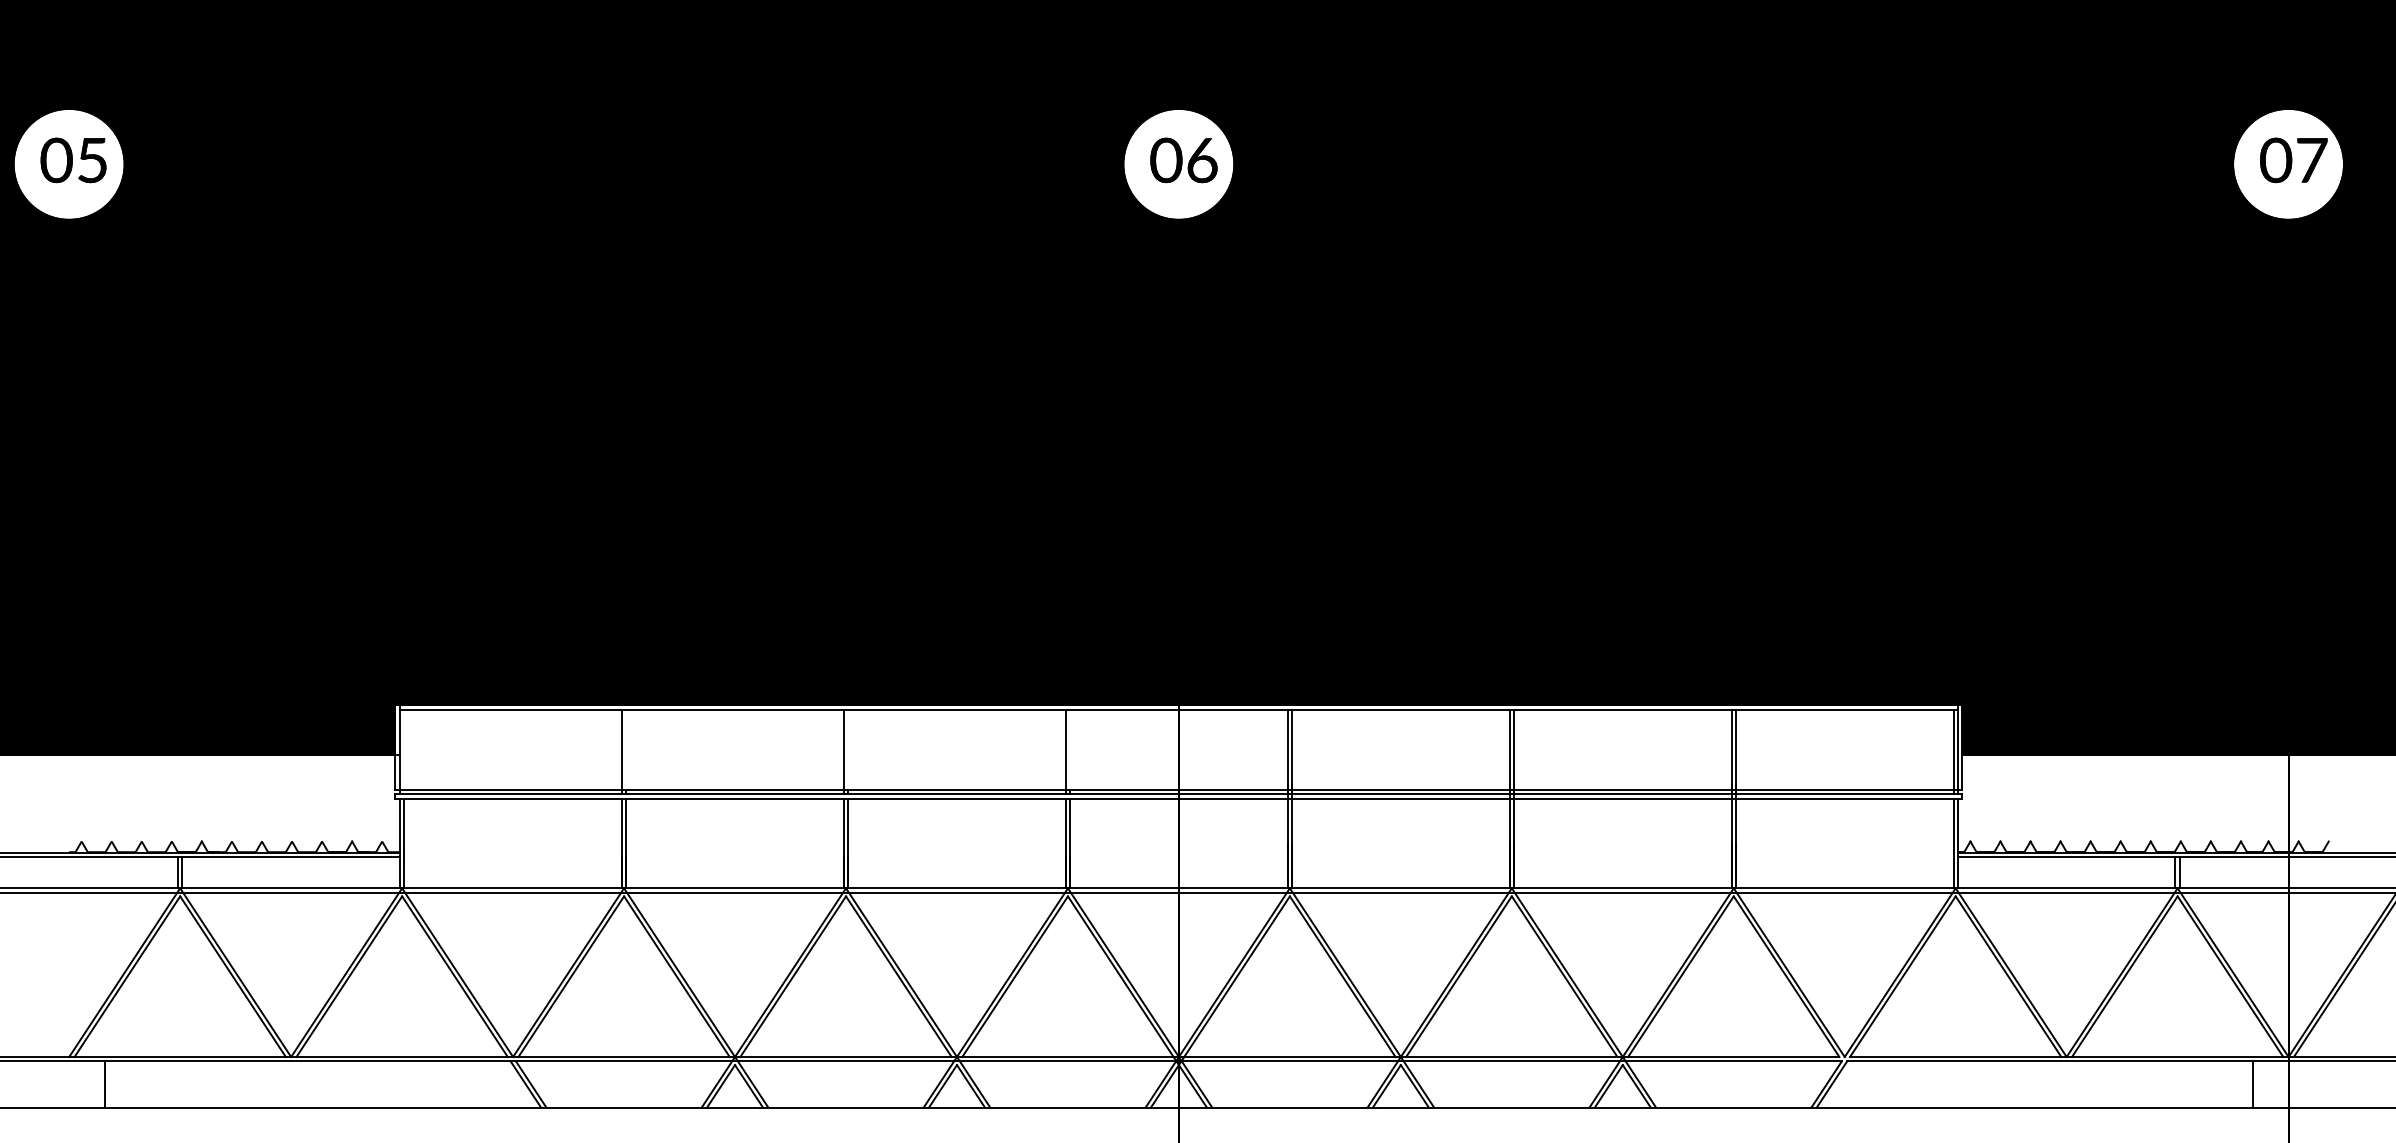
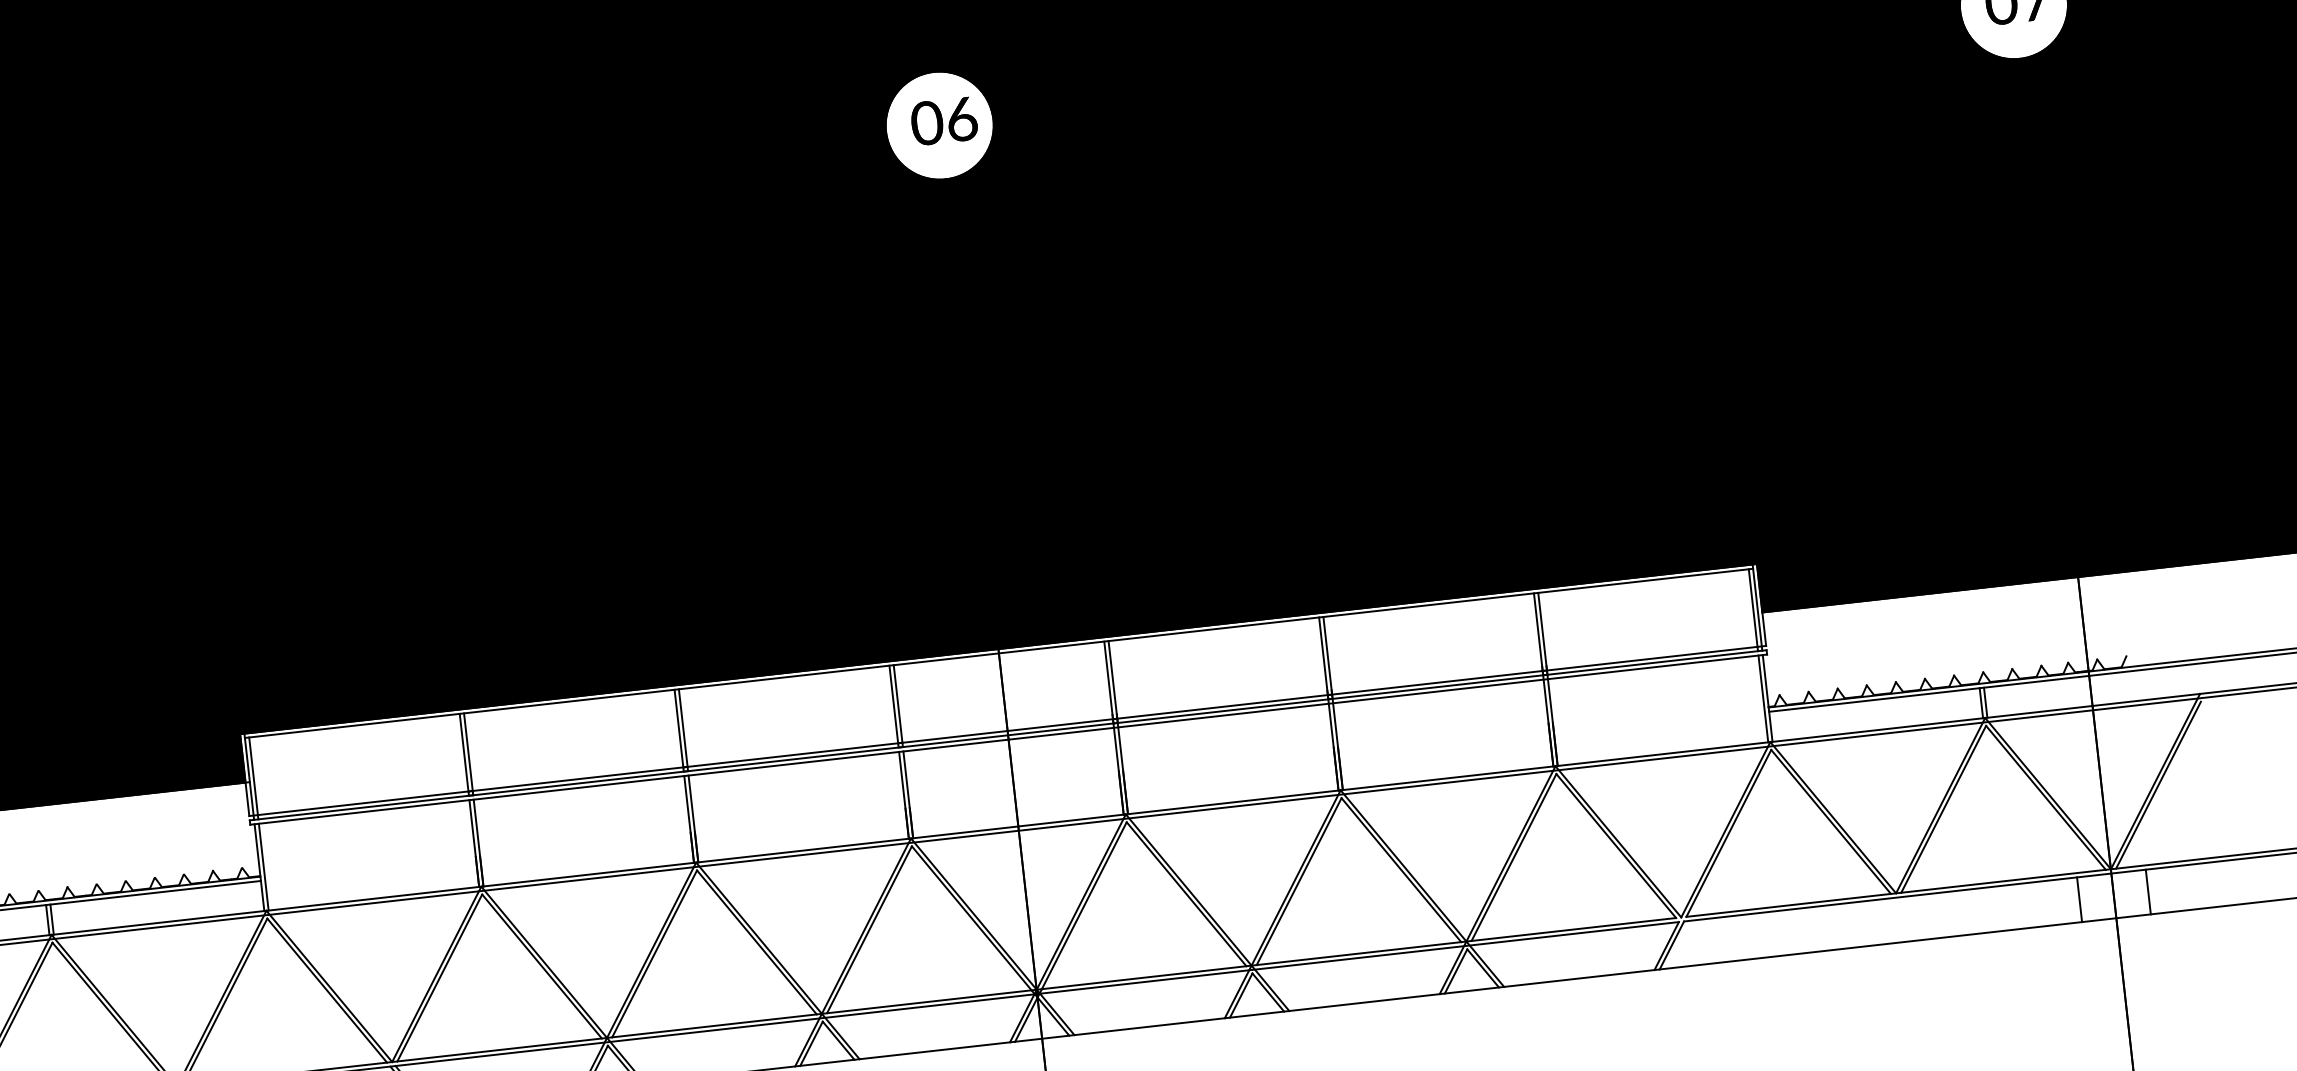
line: (848, 749) -> (683, 727), added
line: (1070, 749) -> (898, 703), added
line: (404, 751) -> (253, 778), added
line: (626, 751) -> (468, 754), added
line: (2324, 1084) -> (2148, 891), added

